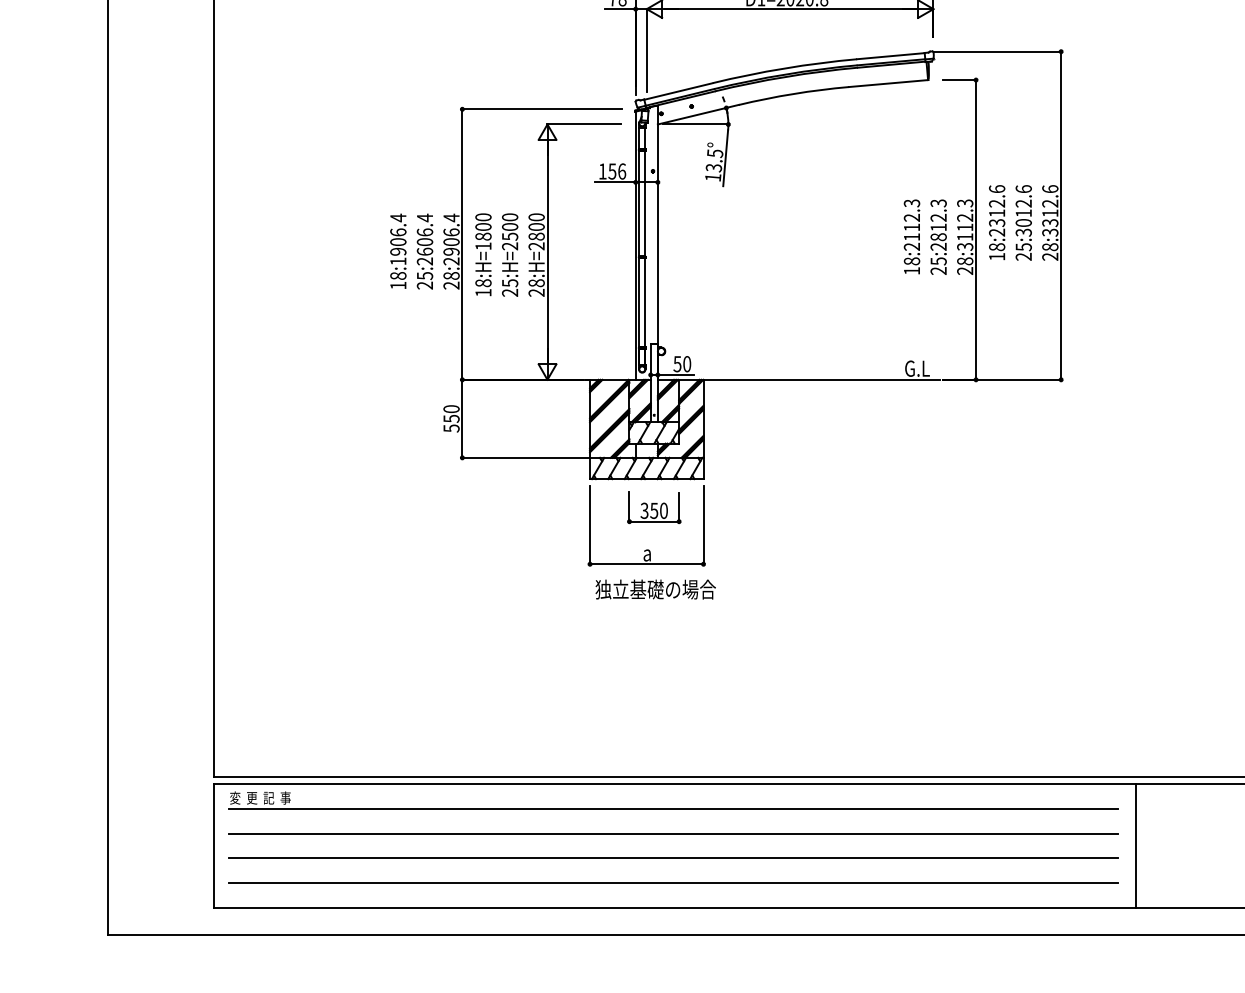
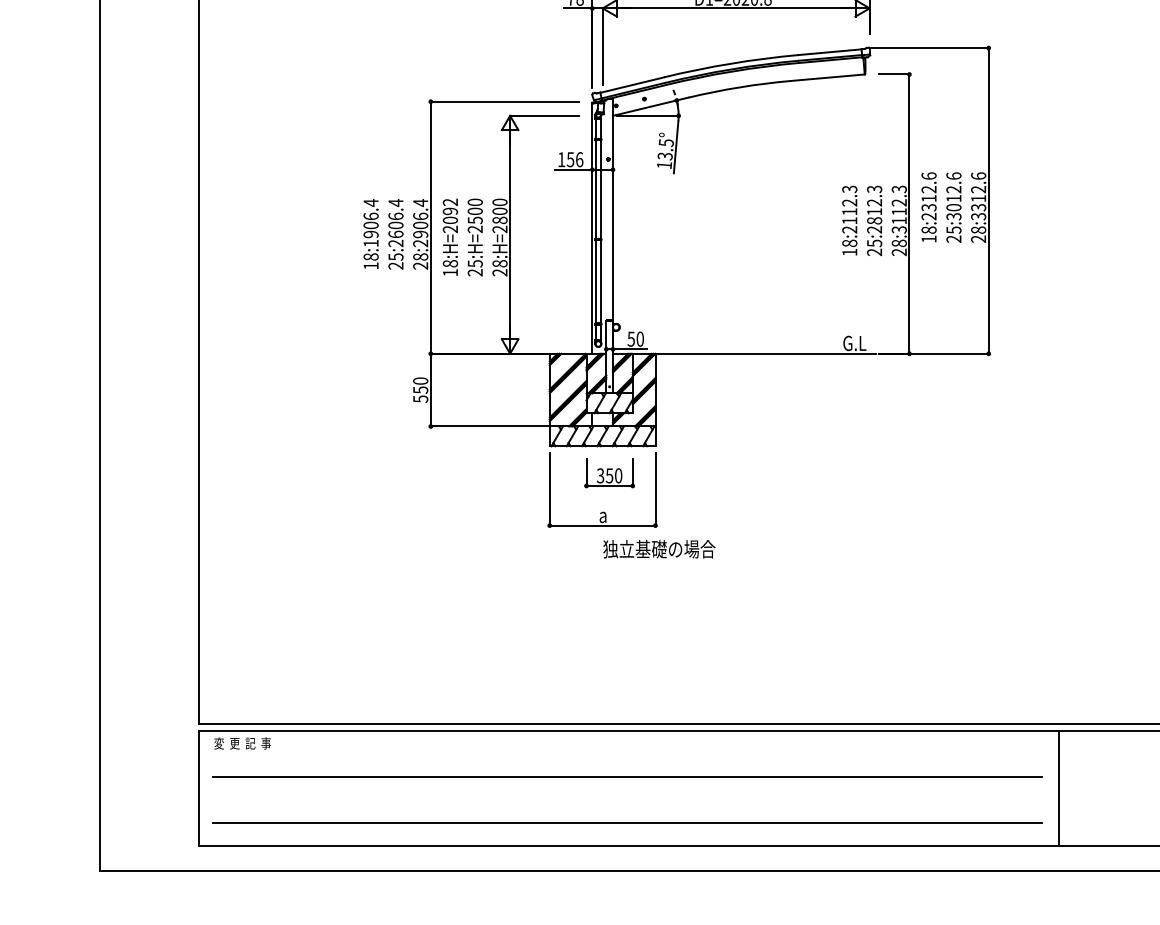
text: (483, 231) -> (450, 215), 18:H=1800 -> 18:H=2092
text: (655, 589) -> (659, 549), moved
line: (673, 808) -> (627, 753), removed
line: (673, 858) -> (627, 799), removed

